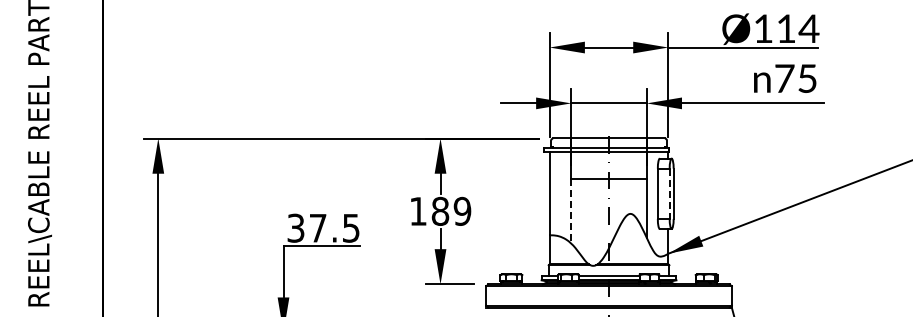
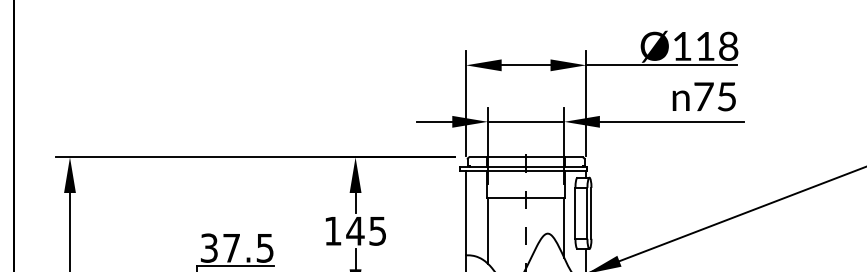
text: (808, 28) -> (727, 46), Ø114 -> Ø118
line: (669, 194) -> (587, 214), dashed -> solid
text: (451, 210) -> (366, 230), 189 -> 145
line: (571, 211) -> (488, 231), dashed -> solid

